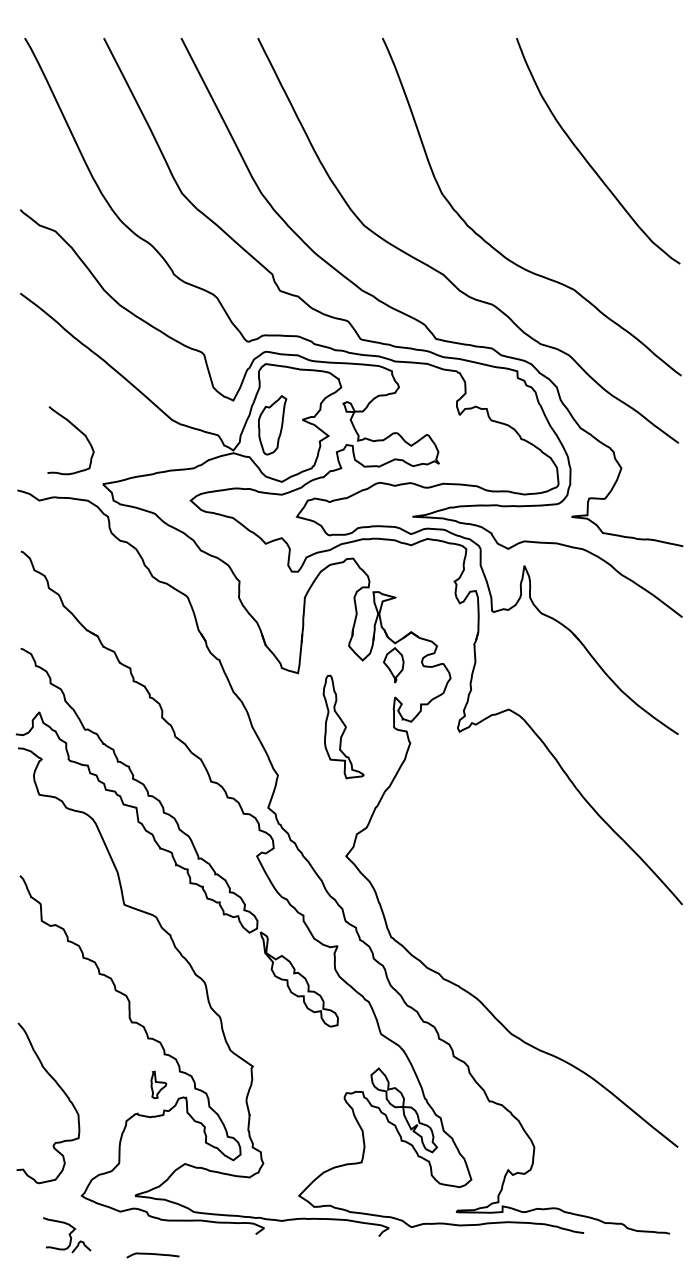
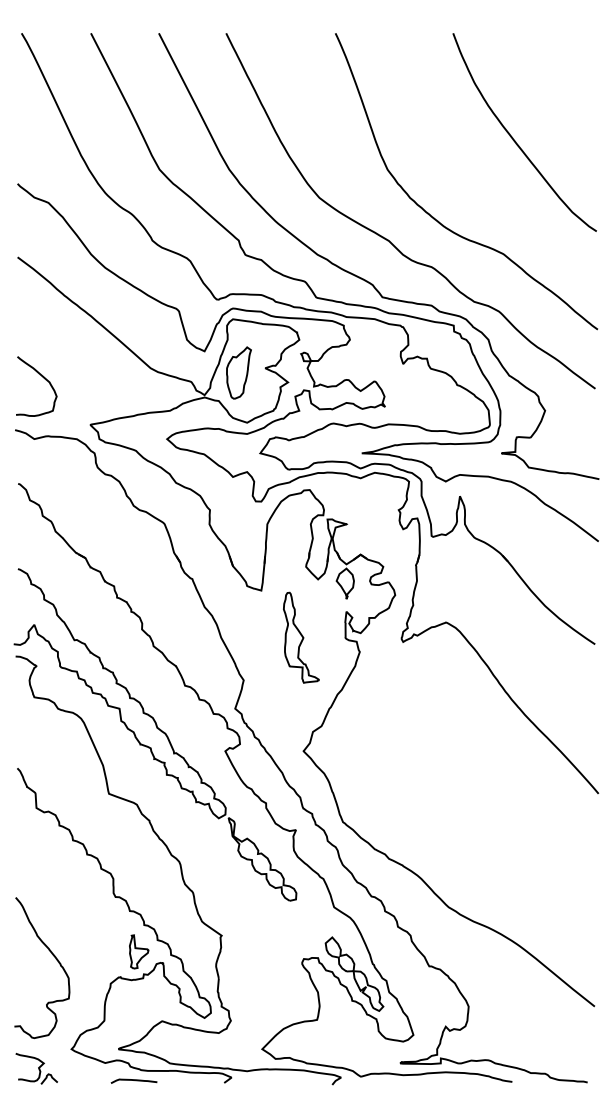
curve: (77, 430) -> (42, 377), moved
part: (158, 1084) -> (138, 951), size x1.43
part: (67, 1235) -> (37, 1069), moved
curve: (152, 1254) -> (133, 1080), moved

